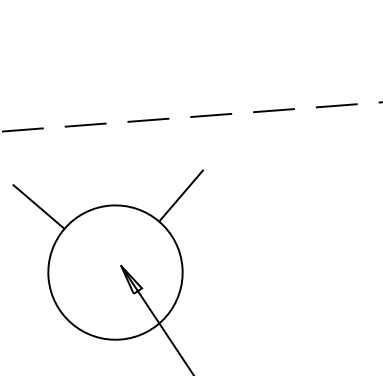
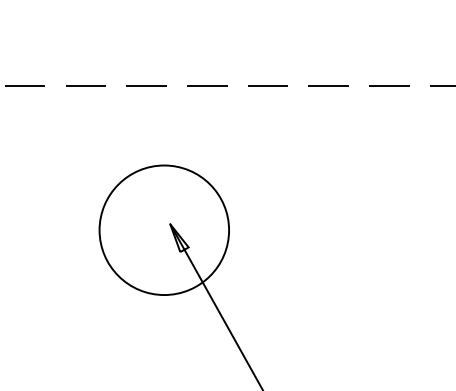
line: (180, 196) -> (232, 161), removed
line: (38, 206) -> (95, 161), removed

